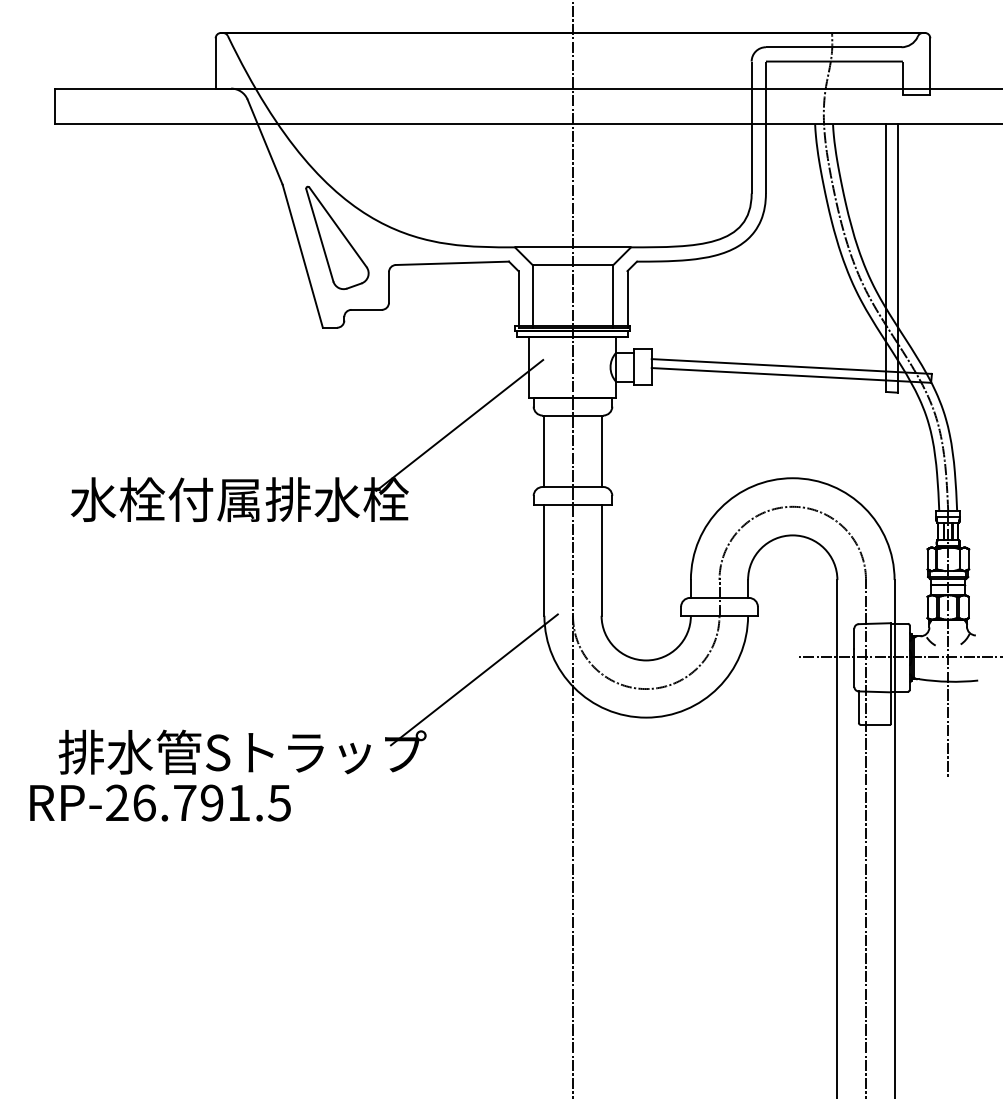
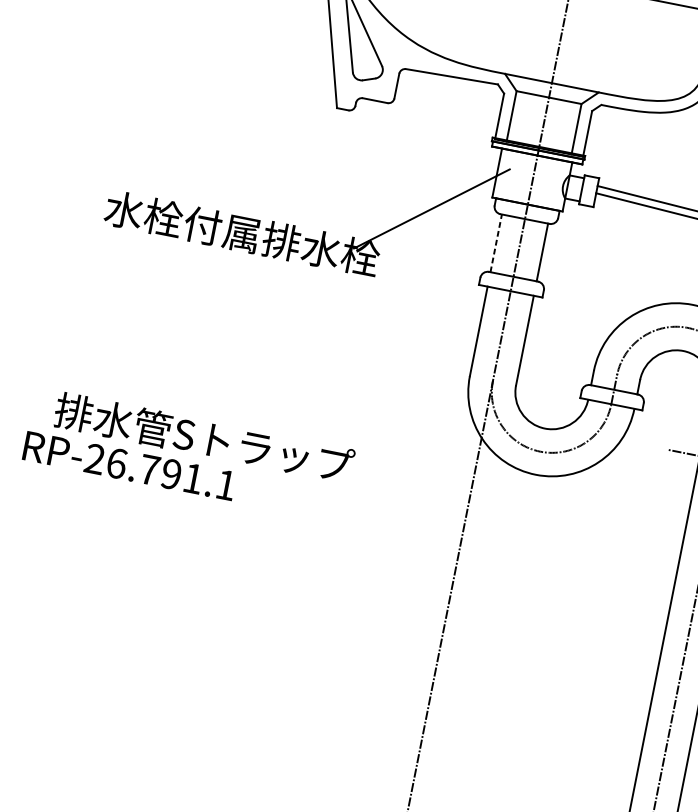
line: (544, 451) -> (496, 243), solid -> dashed
line: (474, 679) -> (403, 416), removed
text: (279, 803) -> (225, 485), RP-26.791.5 -> RP-26.791.1

